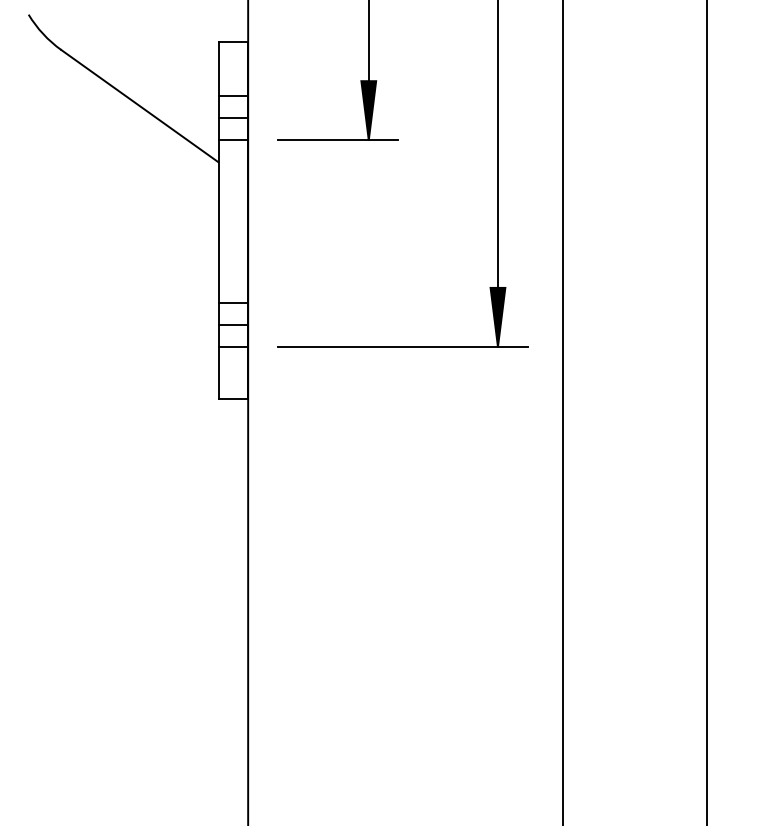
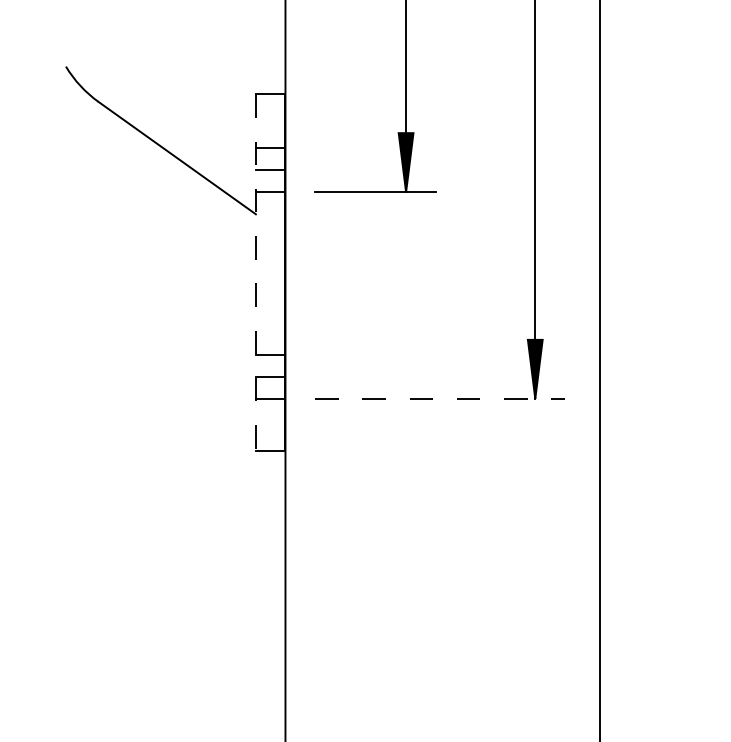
line: (218, 220) -> (255, 272), solid -> dashed
line: (402, 346) -> (439, 398), solid -> dashed

